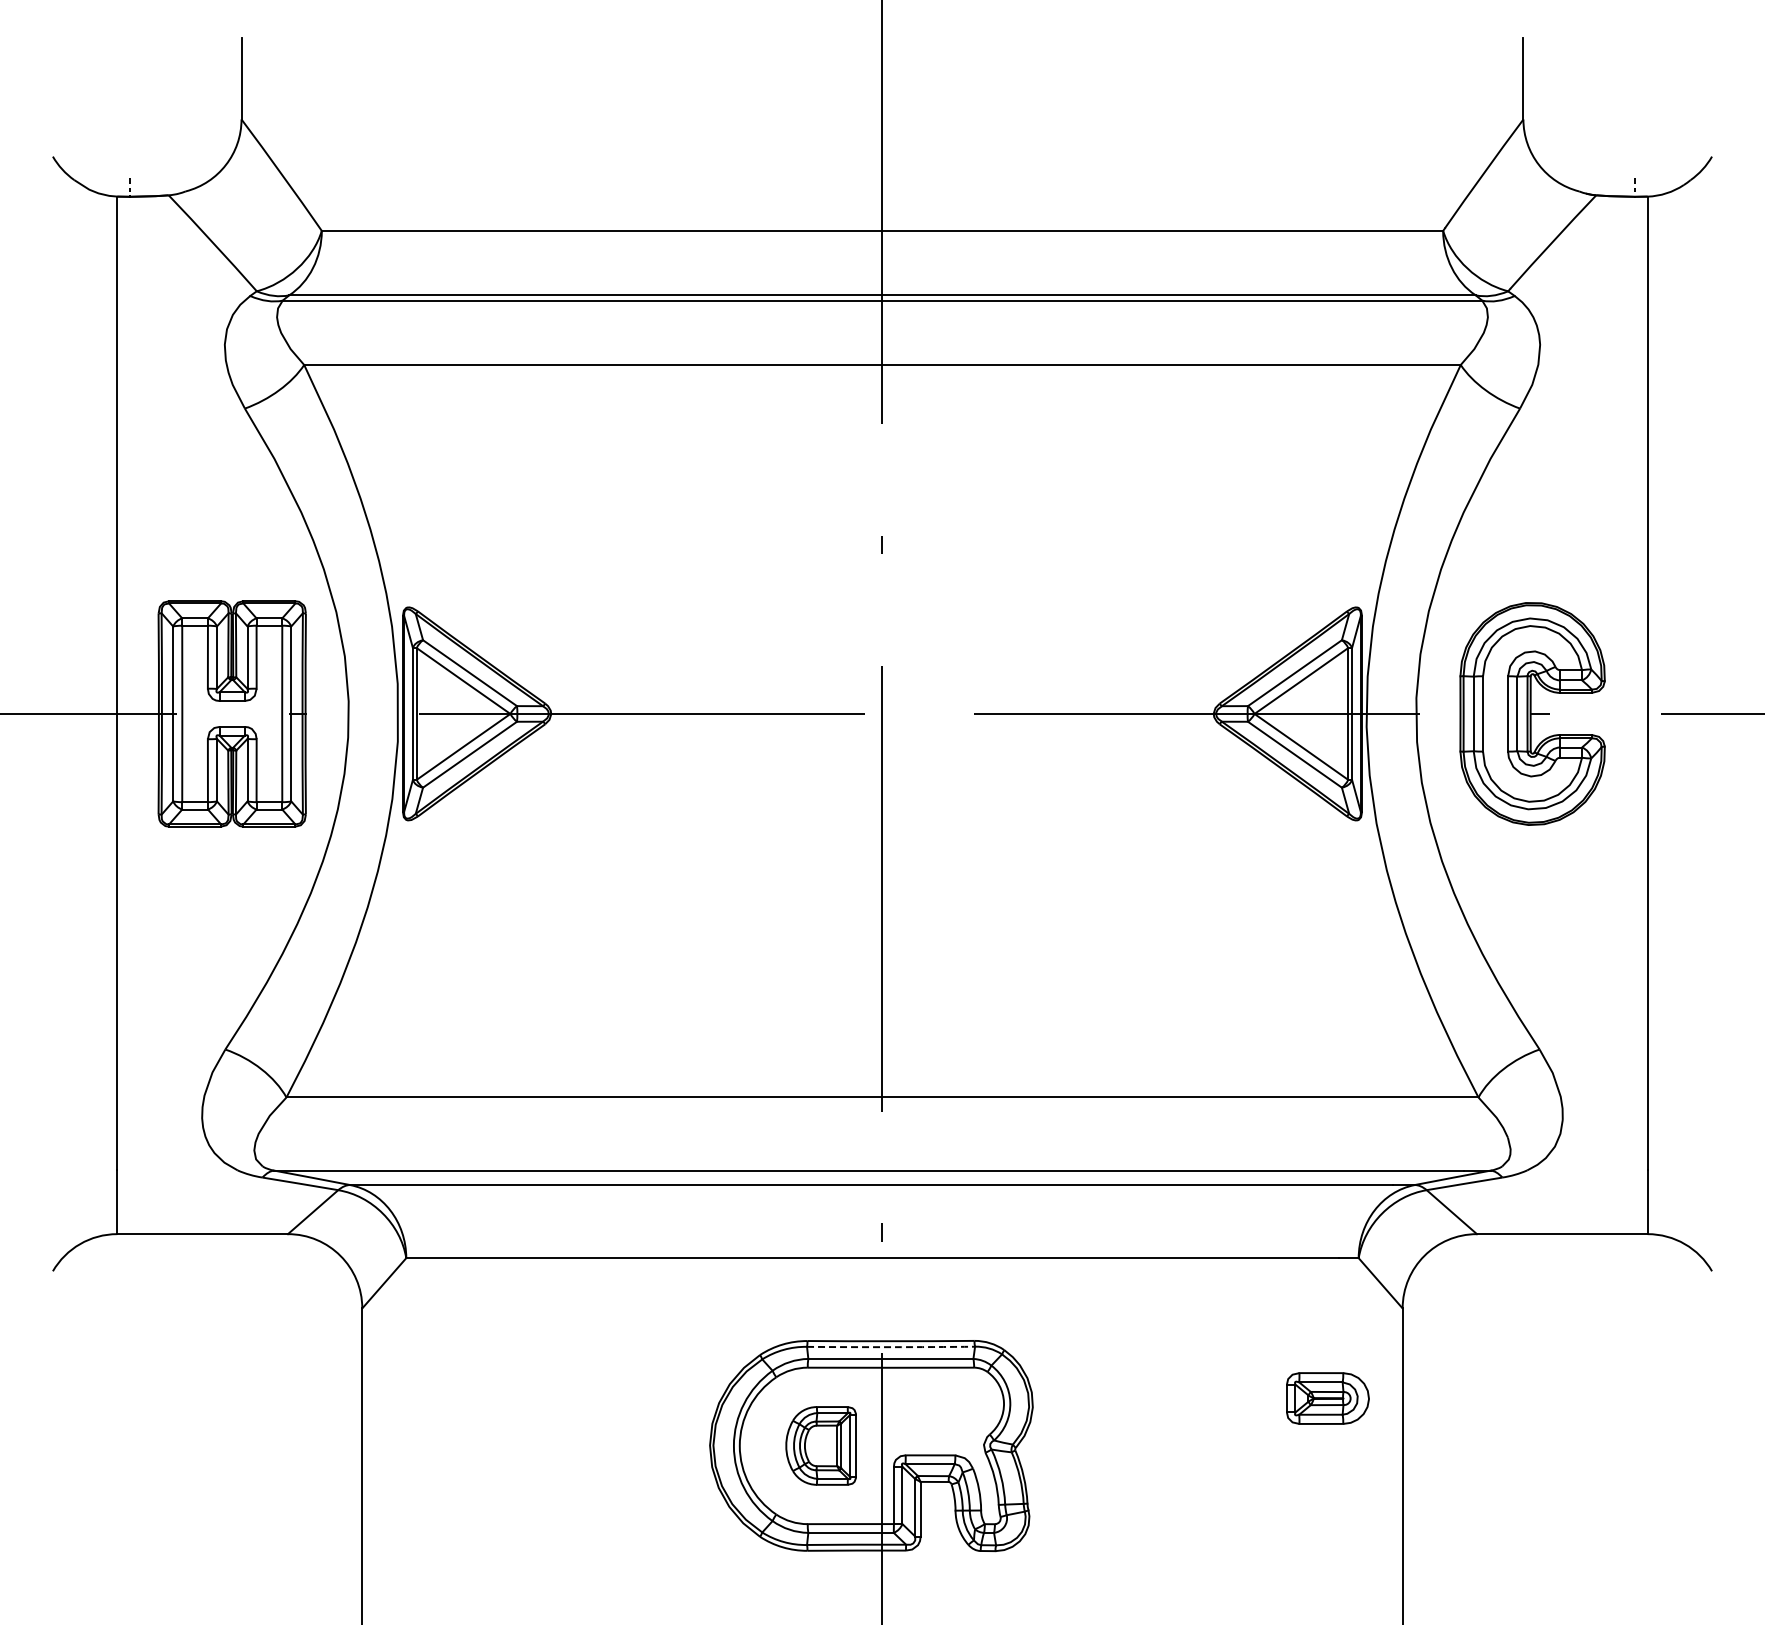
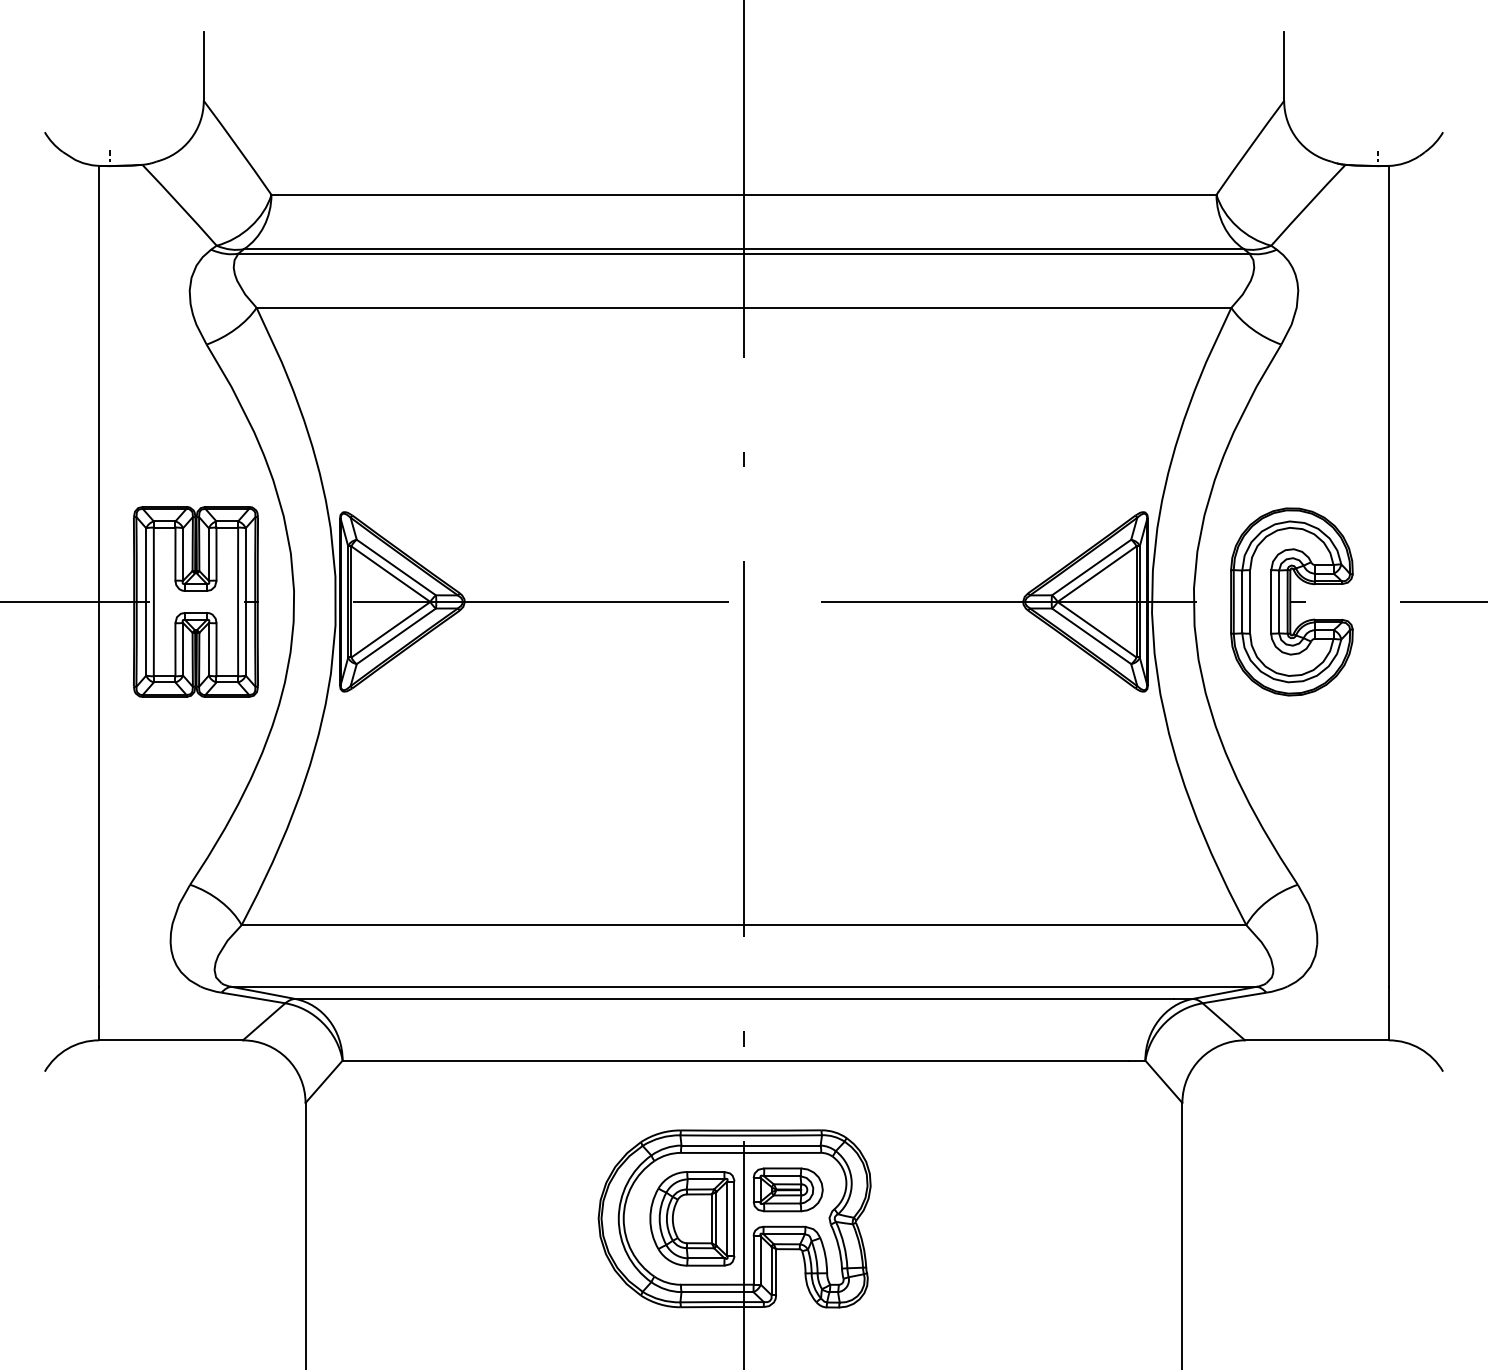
arc: (891, 1347) -> (751, 1135), dashed -> solid
part: (1327, 1398) -> (787, 1189), moved
part: (820, 1445) -> (691, 1218), size x1.43

